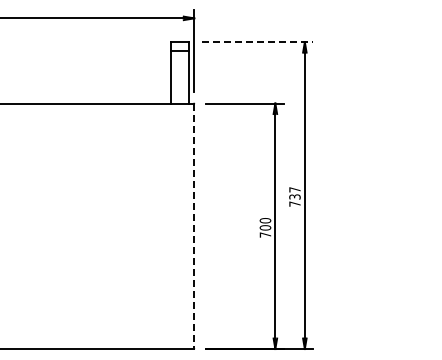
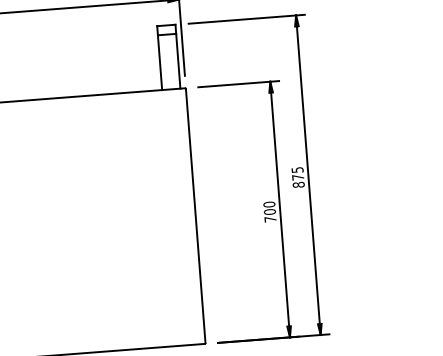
line: (257, 42) -> (246, 19), dashed -> solid
text: (294, 196) -> (297, 177), 737 -> 875
line: (194, 226) -> (195, 216), dashed -> solid

